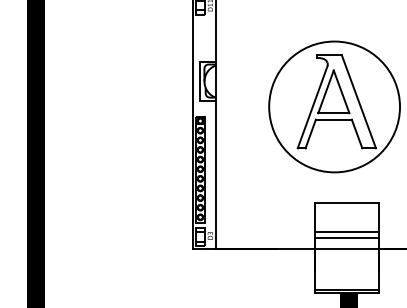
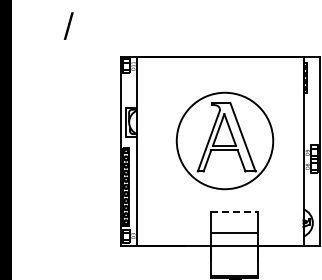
line: (347, 203) -> (234, 212), solid -> dashed
line: (346, 237) -> (233, 237), removed

